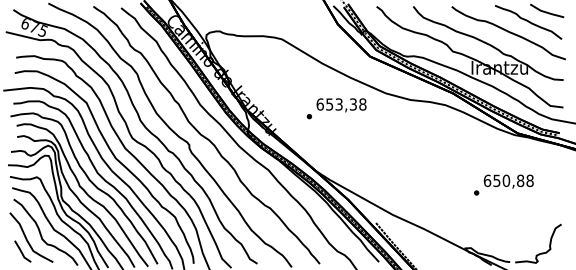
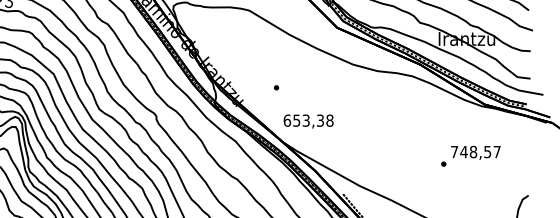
text: (341, 105) -> (308, 121), moved
text: (508, 180) -> (475, 151), 650,88 -> 748,57

